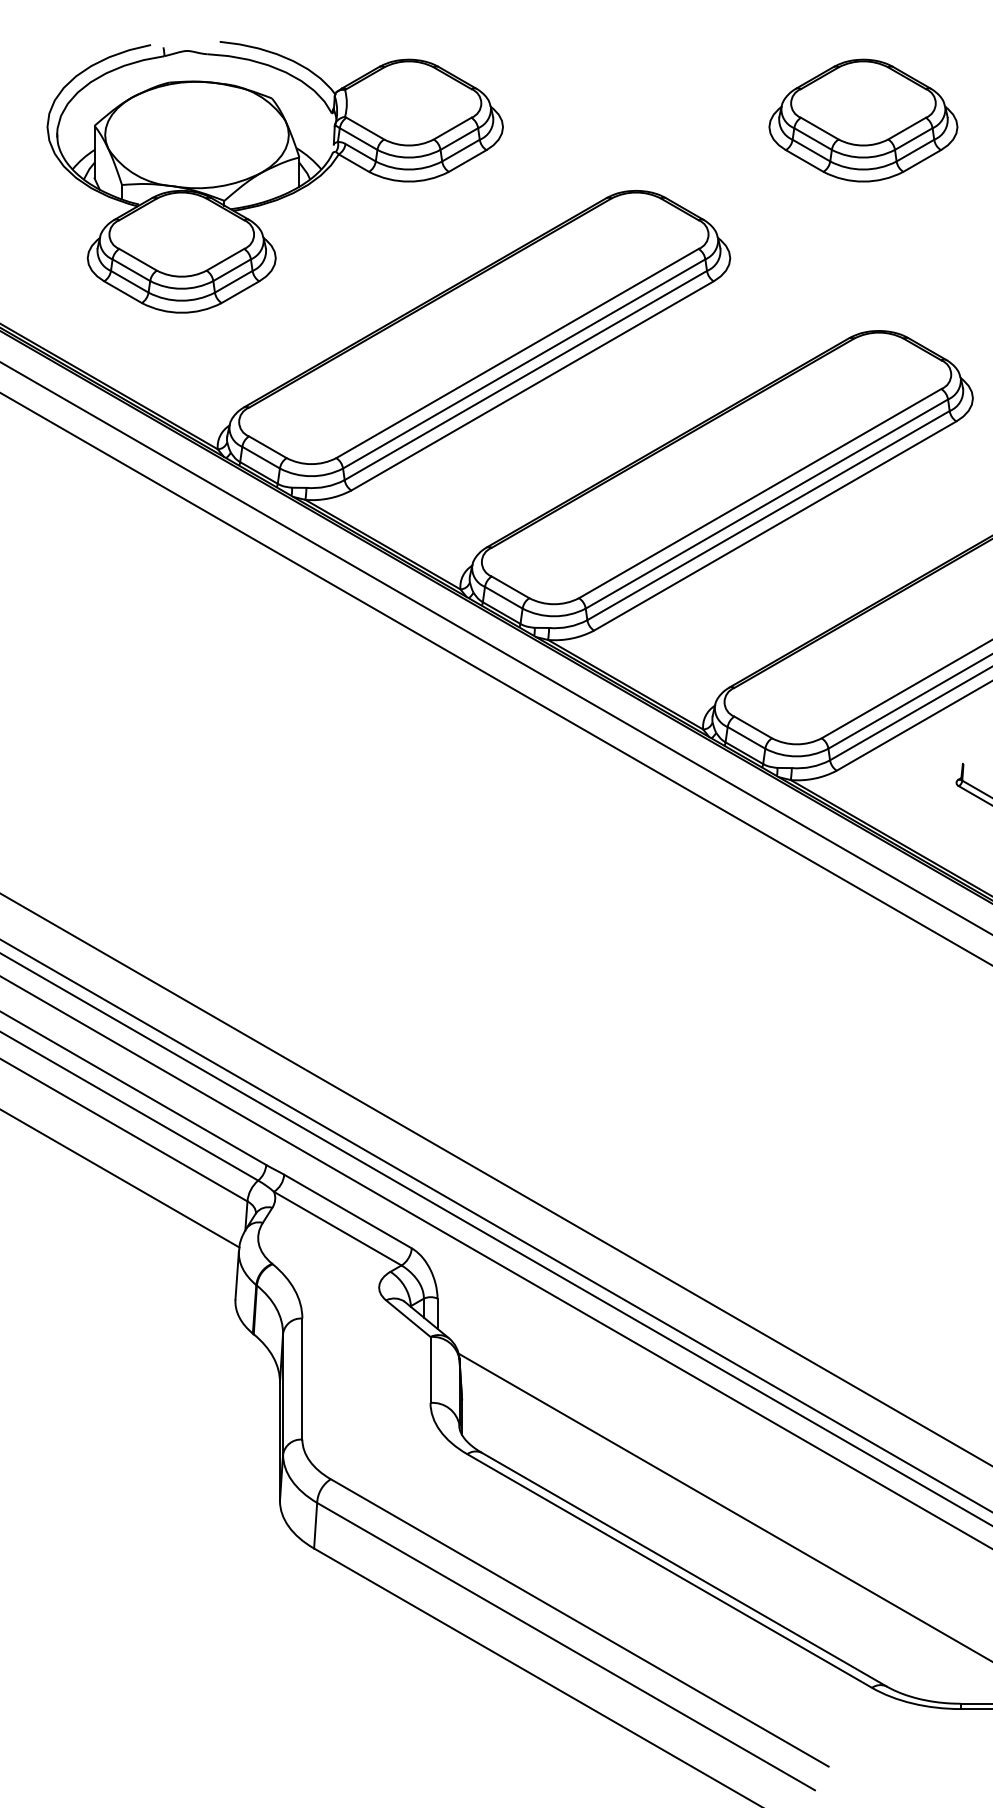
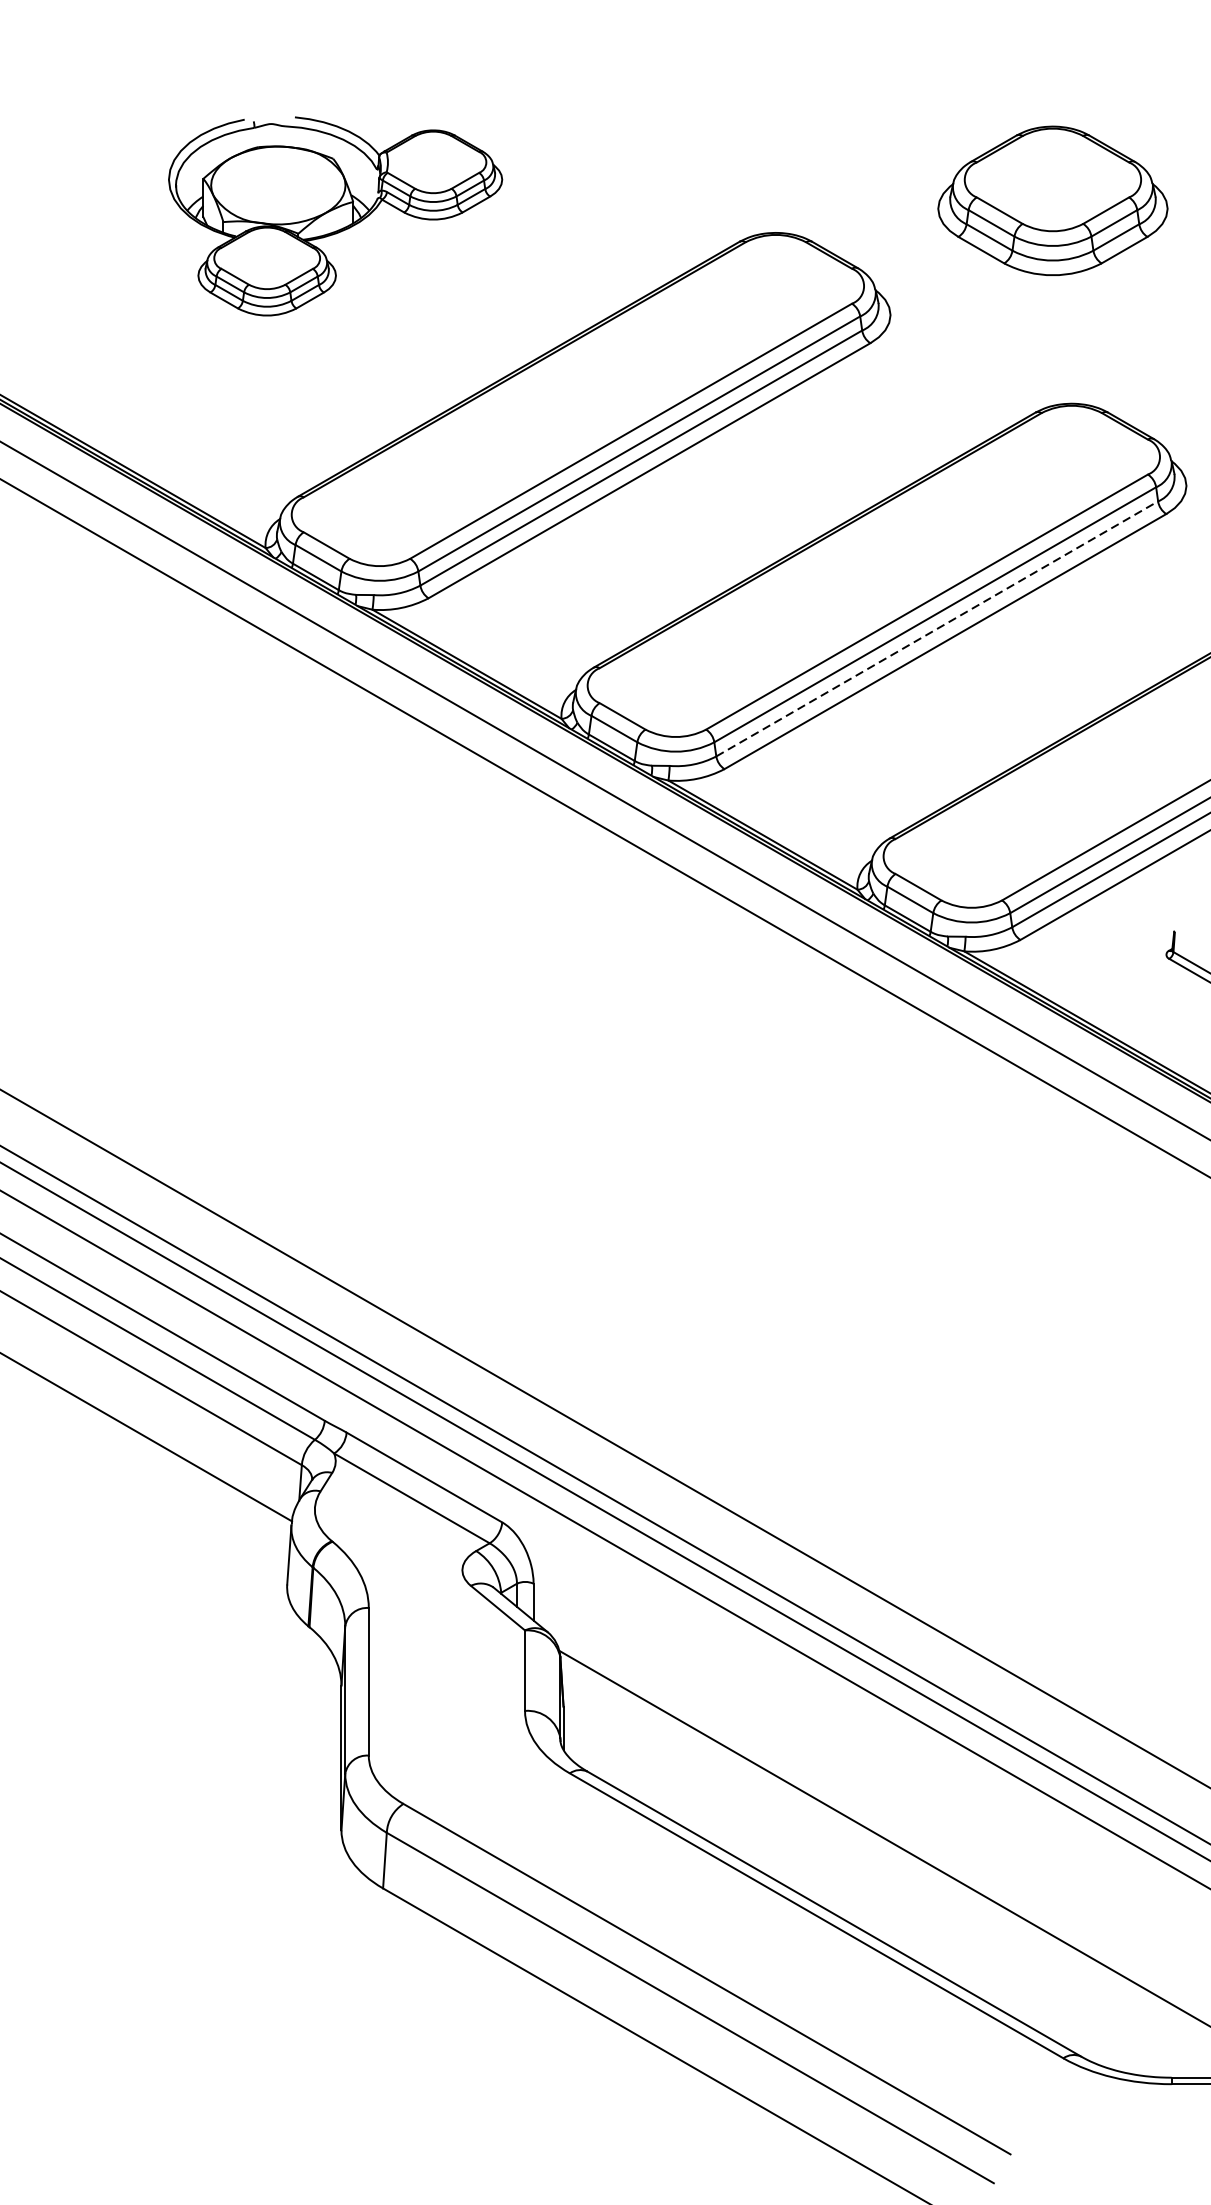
part: (863, 120) -> (1053, 200), moved
part: (274, 177) -> (334, 216), size x0.6
line: (768, 515) -> (937, 628), solid -> dashed

